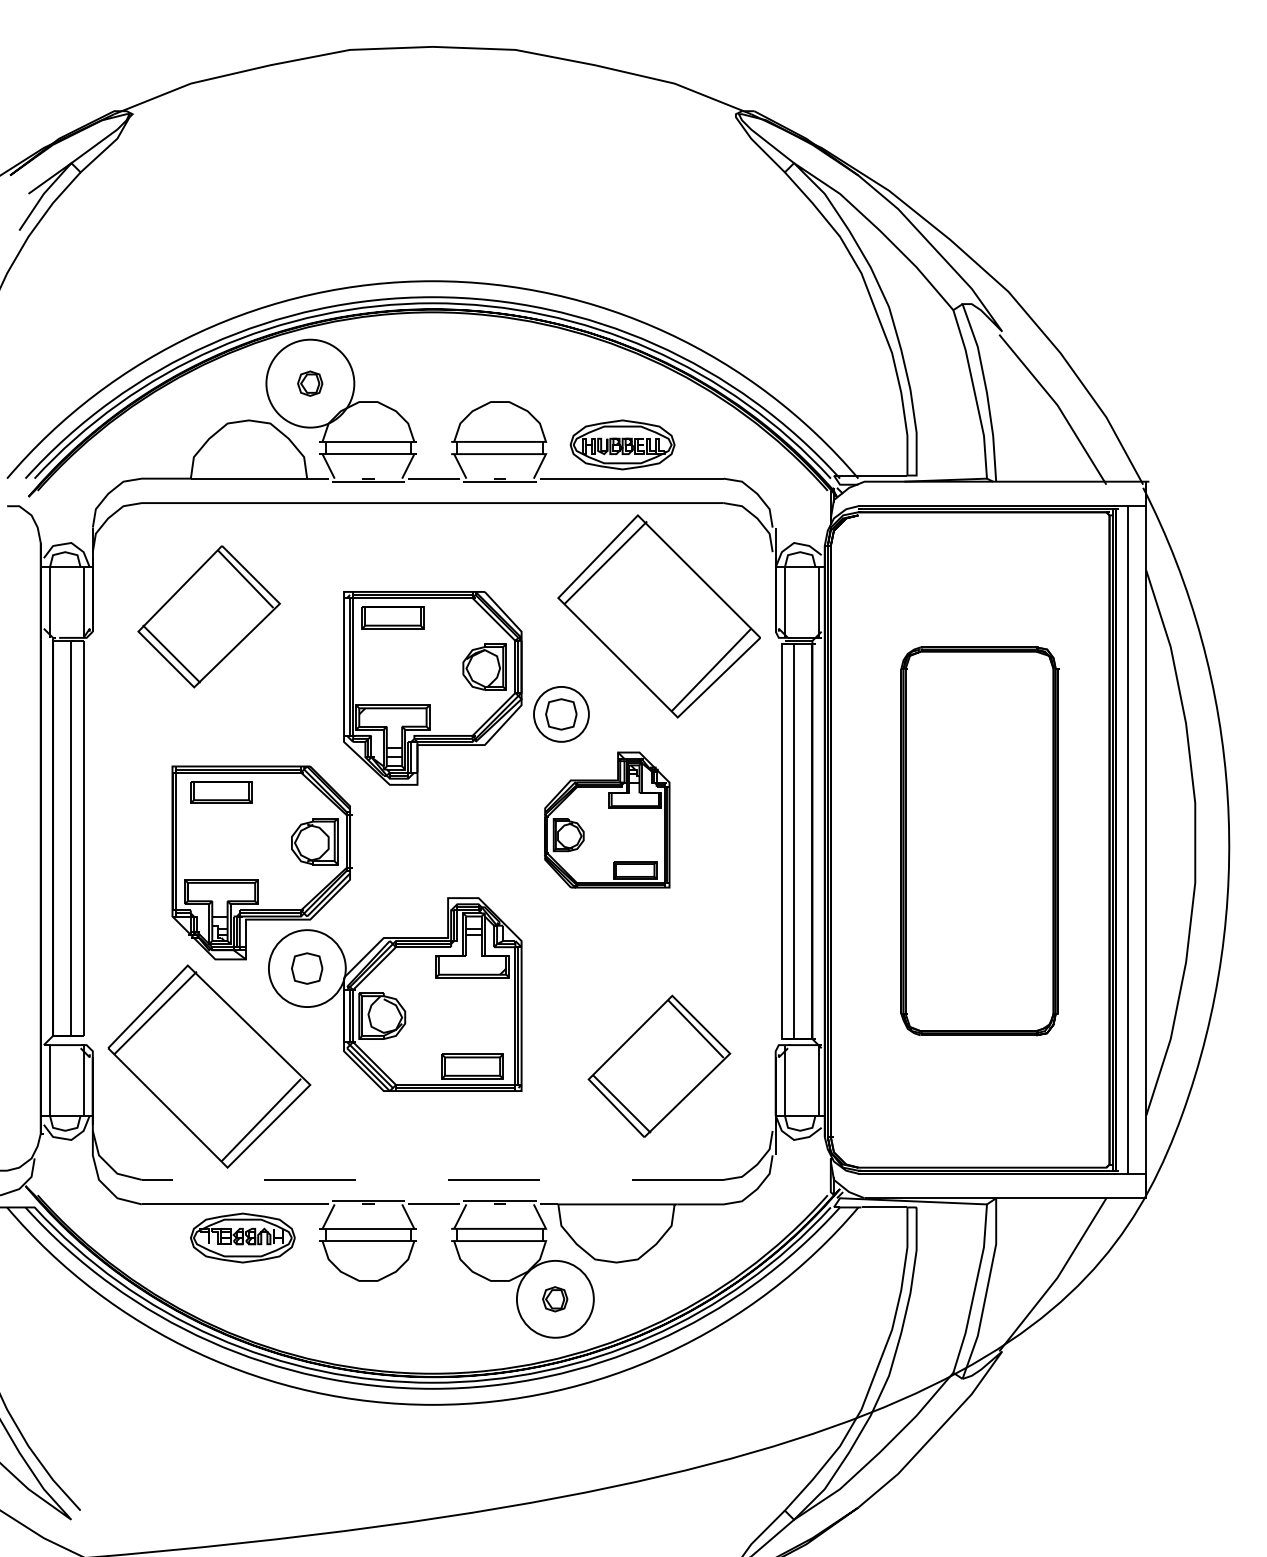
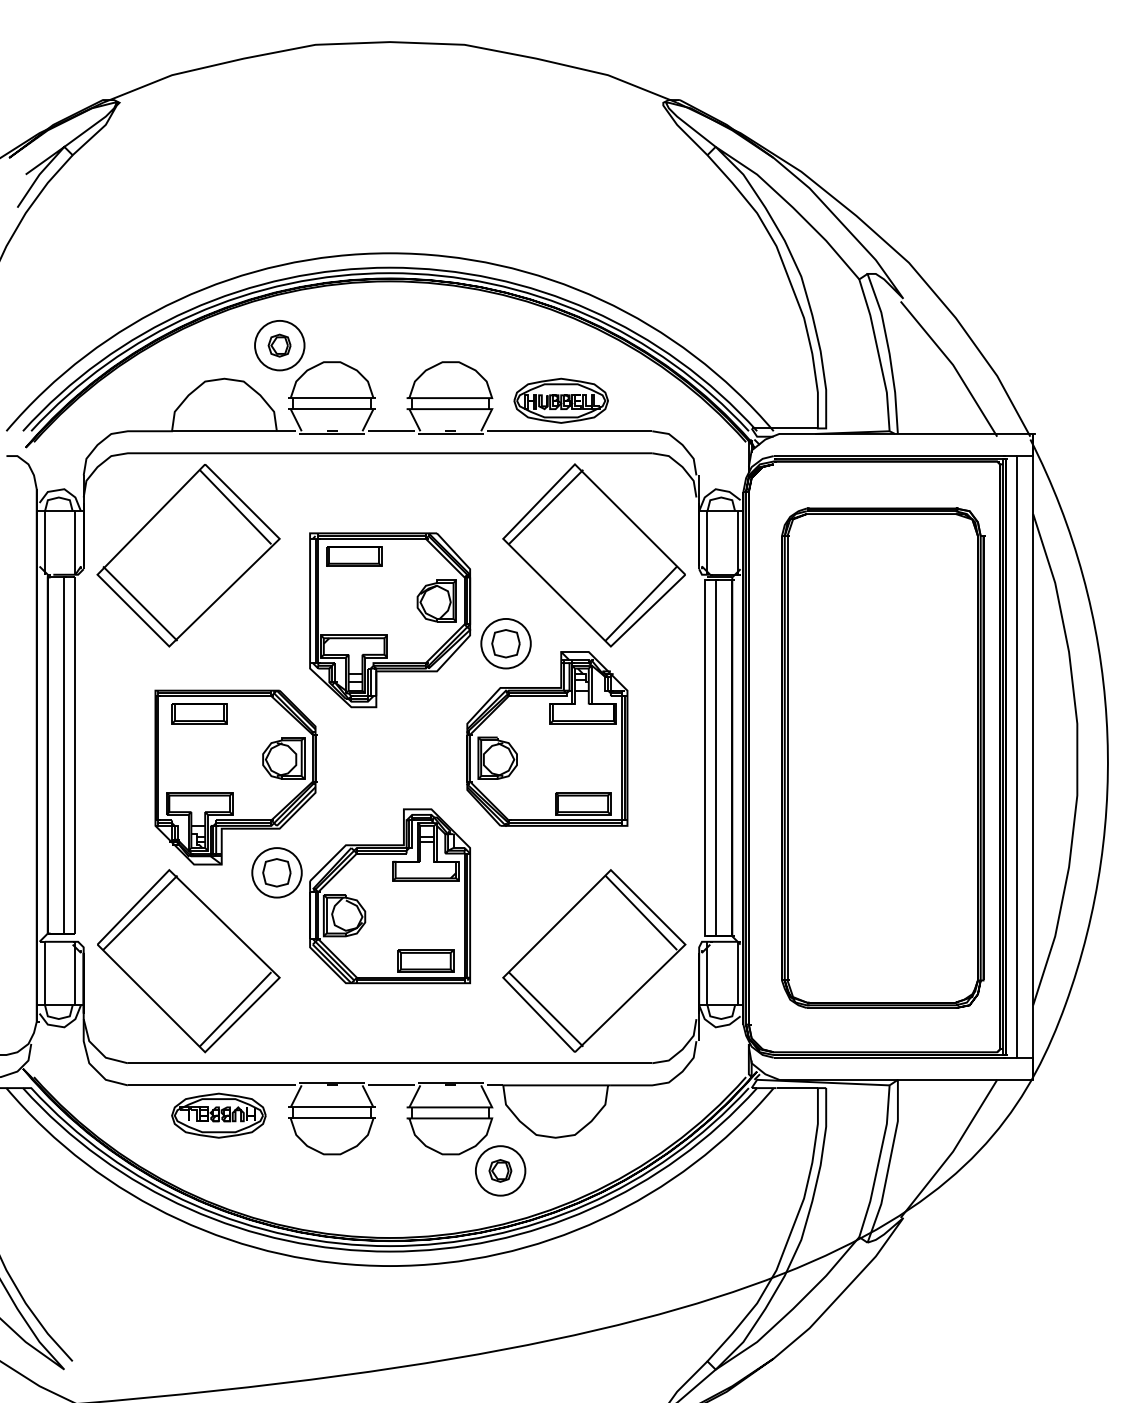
circle: (310, 383) -> (279, 345), size x0.62
part: (209, 616) -> (188, 555), size x1.43
part: (607, 819) -> (547, 738), size x1.43
part: (980, 840) -> (883, 757), size x1.43
circle: (306, 968) -> (276, 872), size x0.71
part: (659, 1065) -> (594, 960), size x1.43
line: (432, 1180) -> (389, 1063), dashed -> solid
circle: (555, 1298) -> (500, 1170), size x0.71

